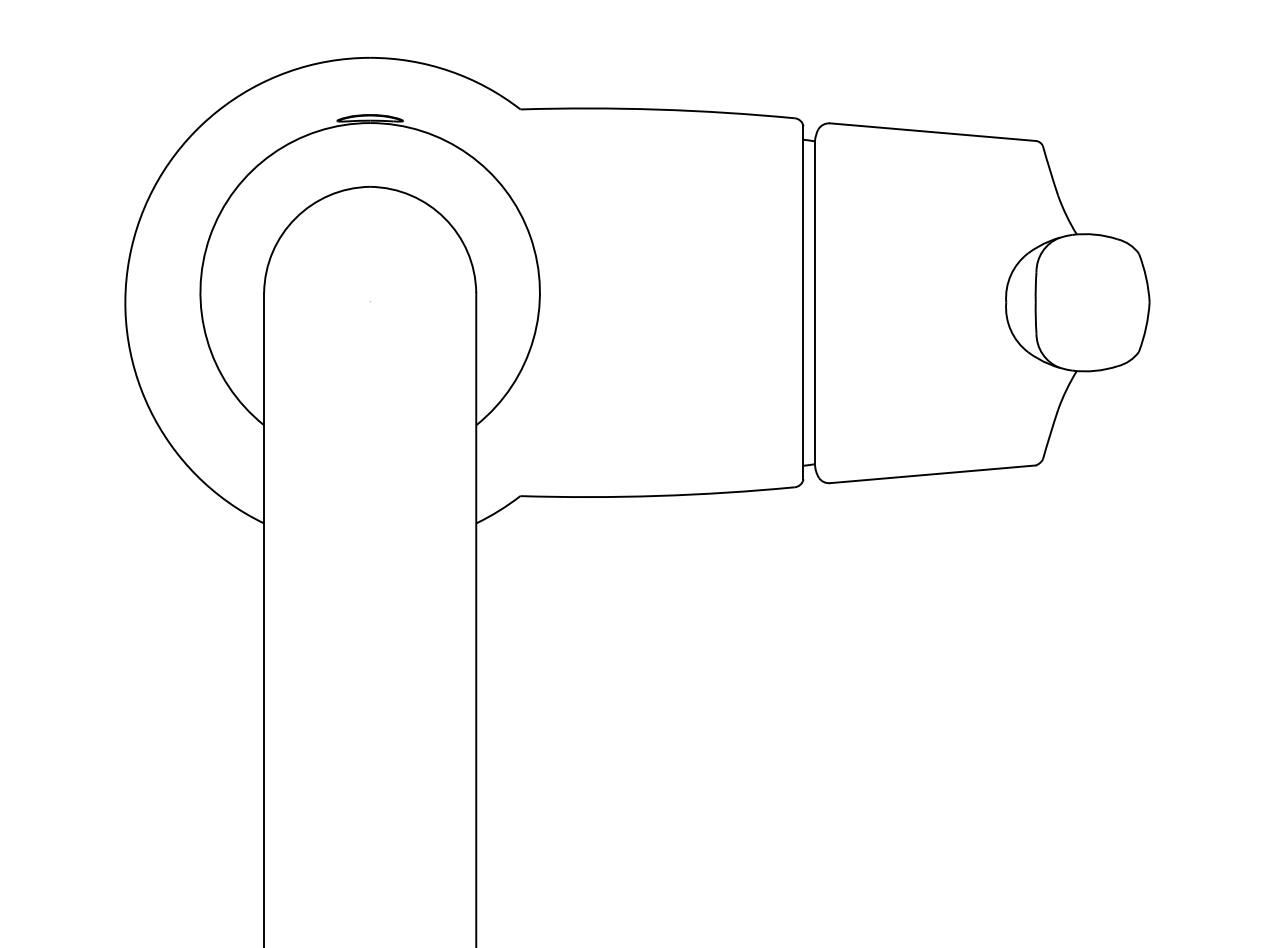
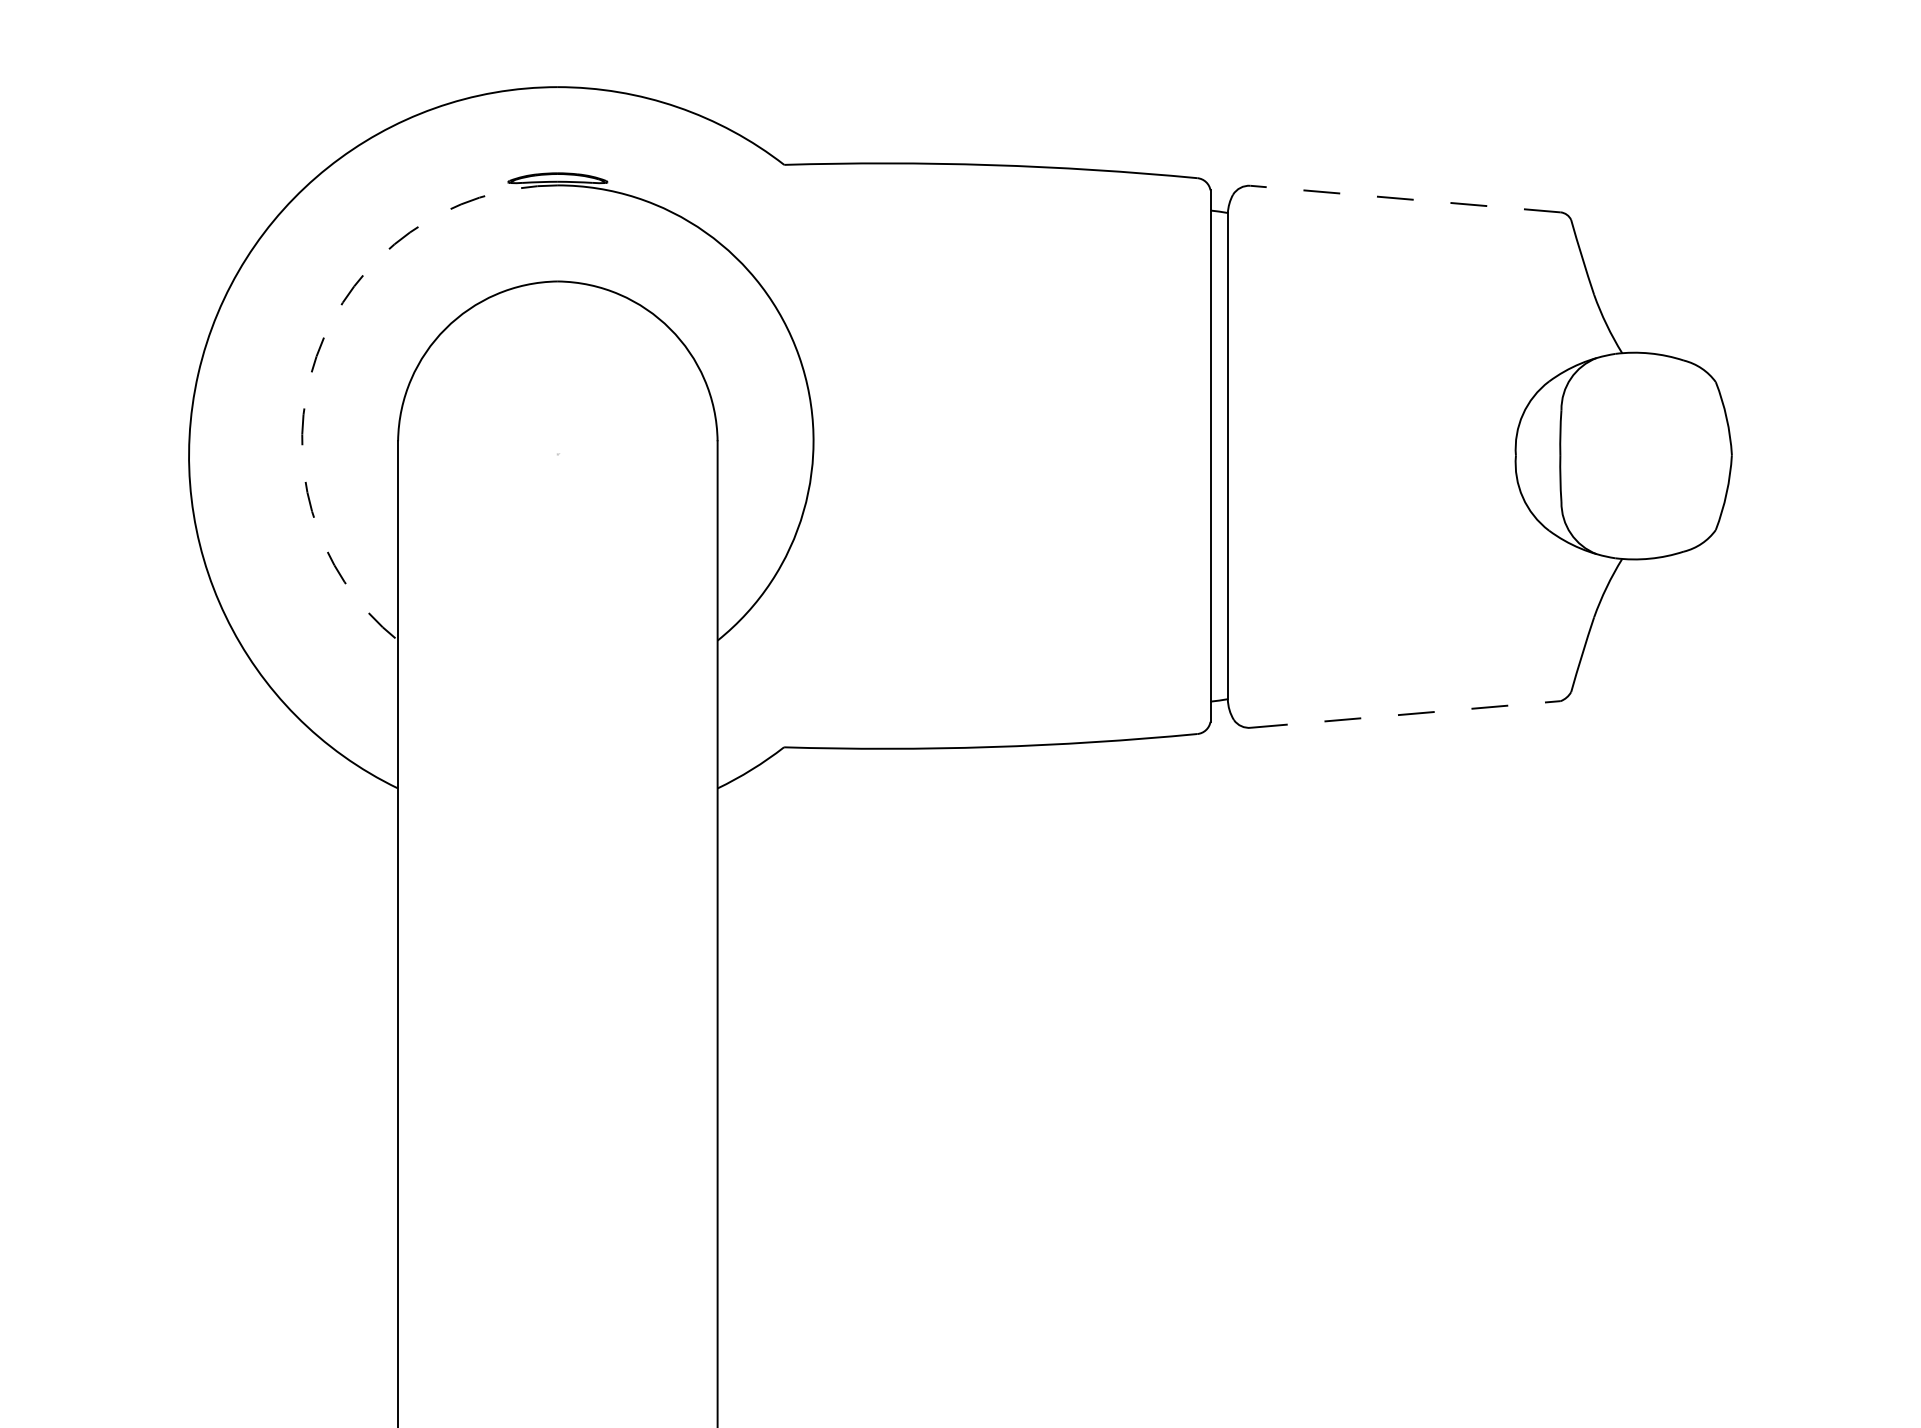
line: (932, 132) -> (1404, 199), solid -> dashed
arc: (210, 236) -> (317, 356), solid -> dashed
line: (933, 474) -> (1406, 714), solid -> dashed

